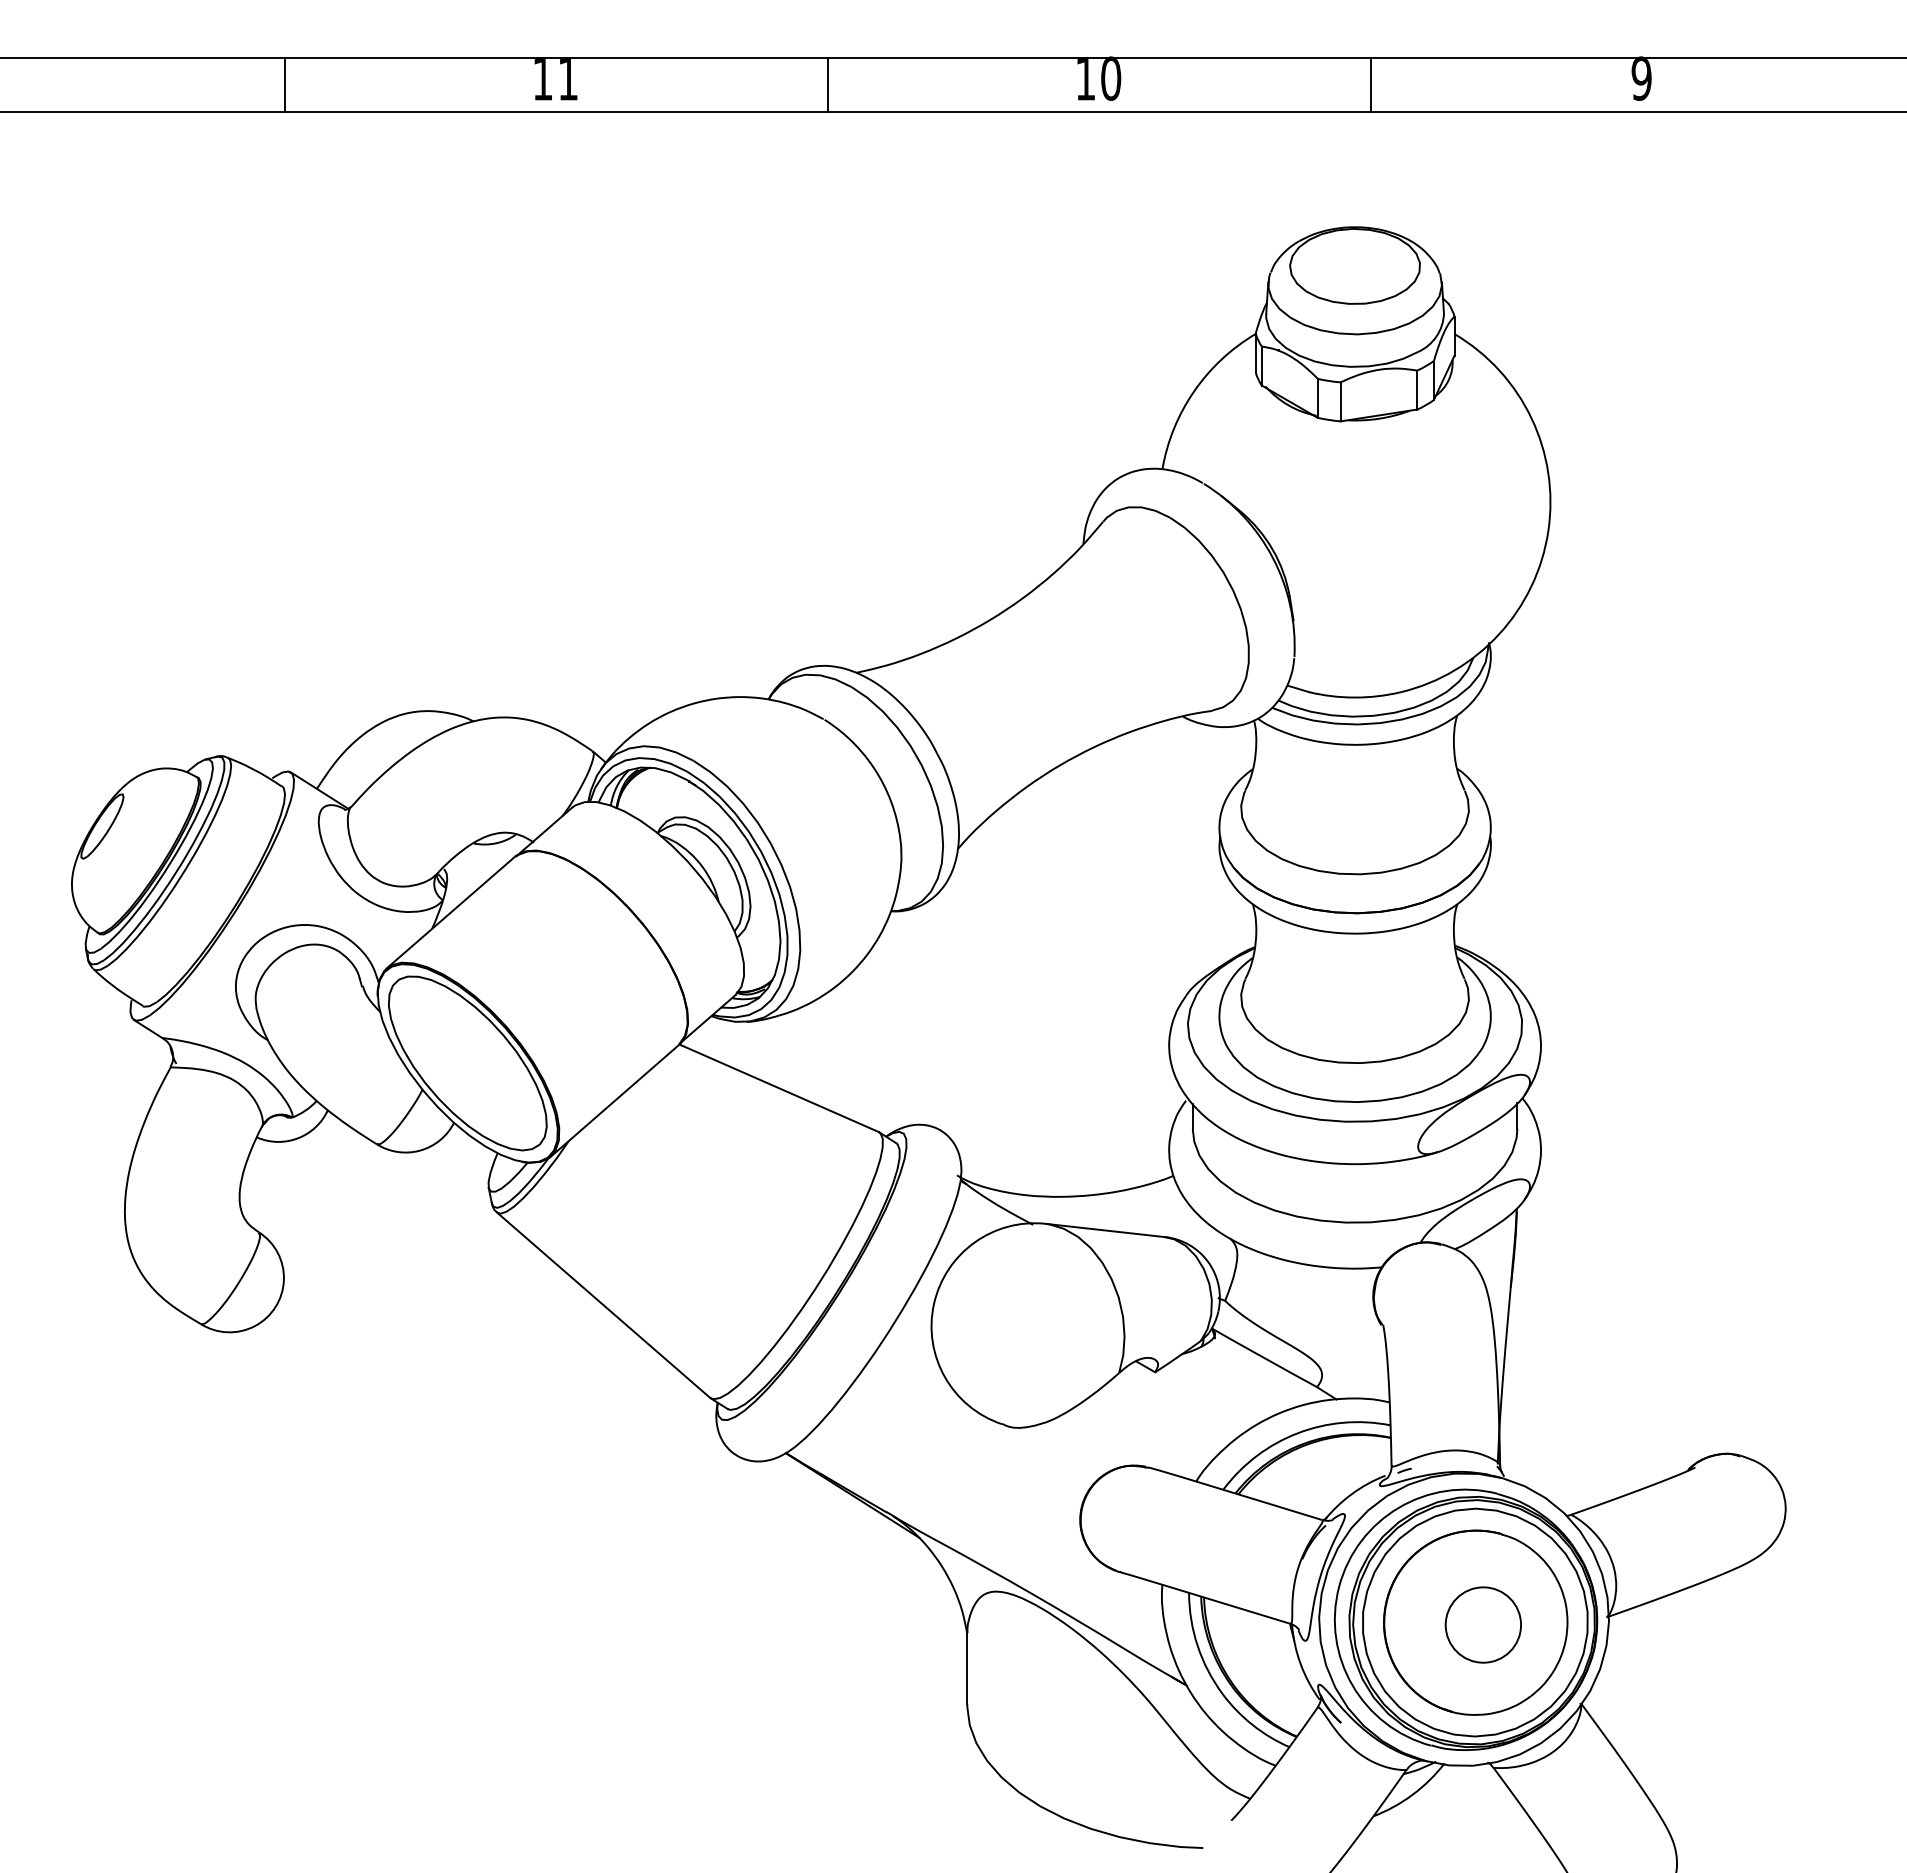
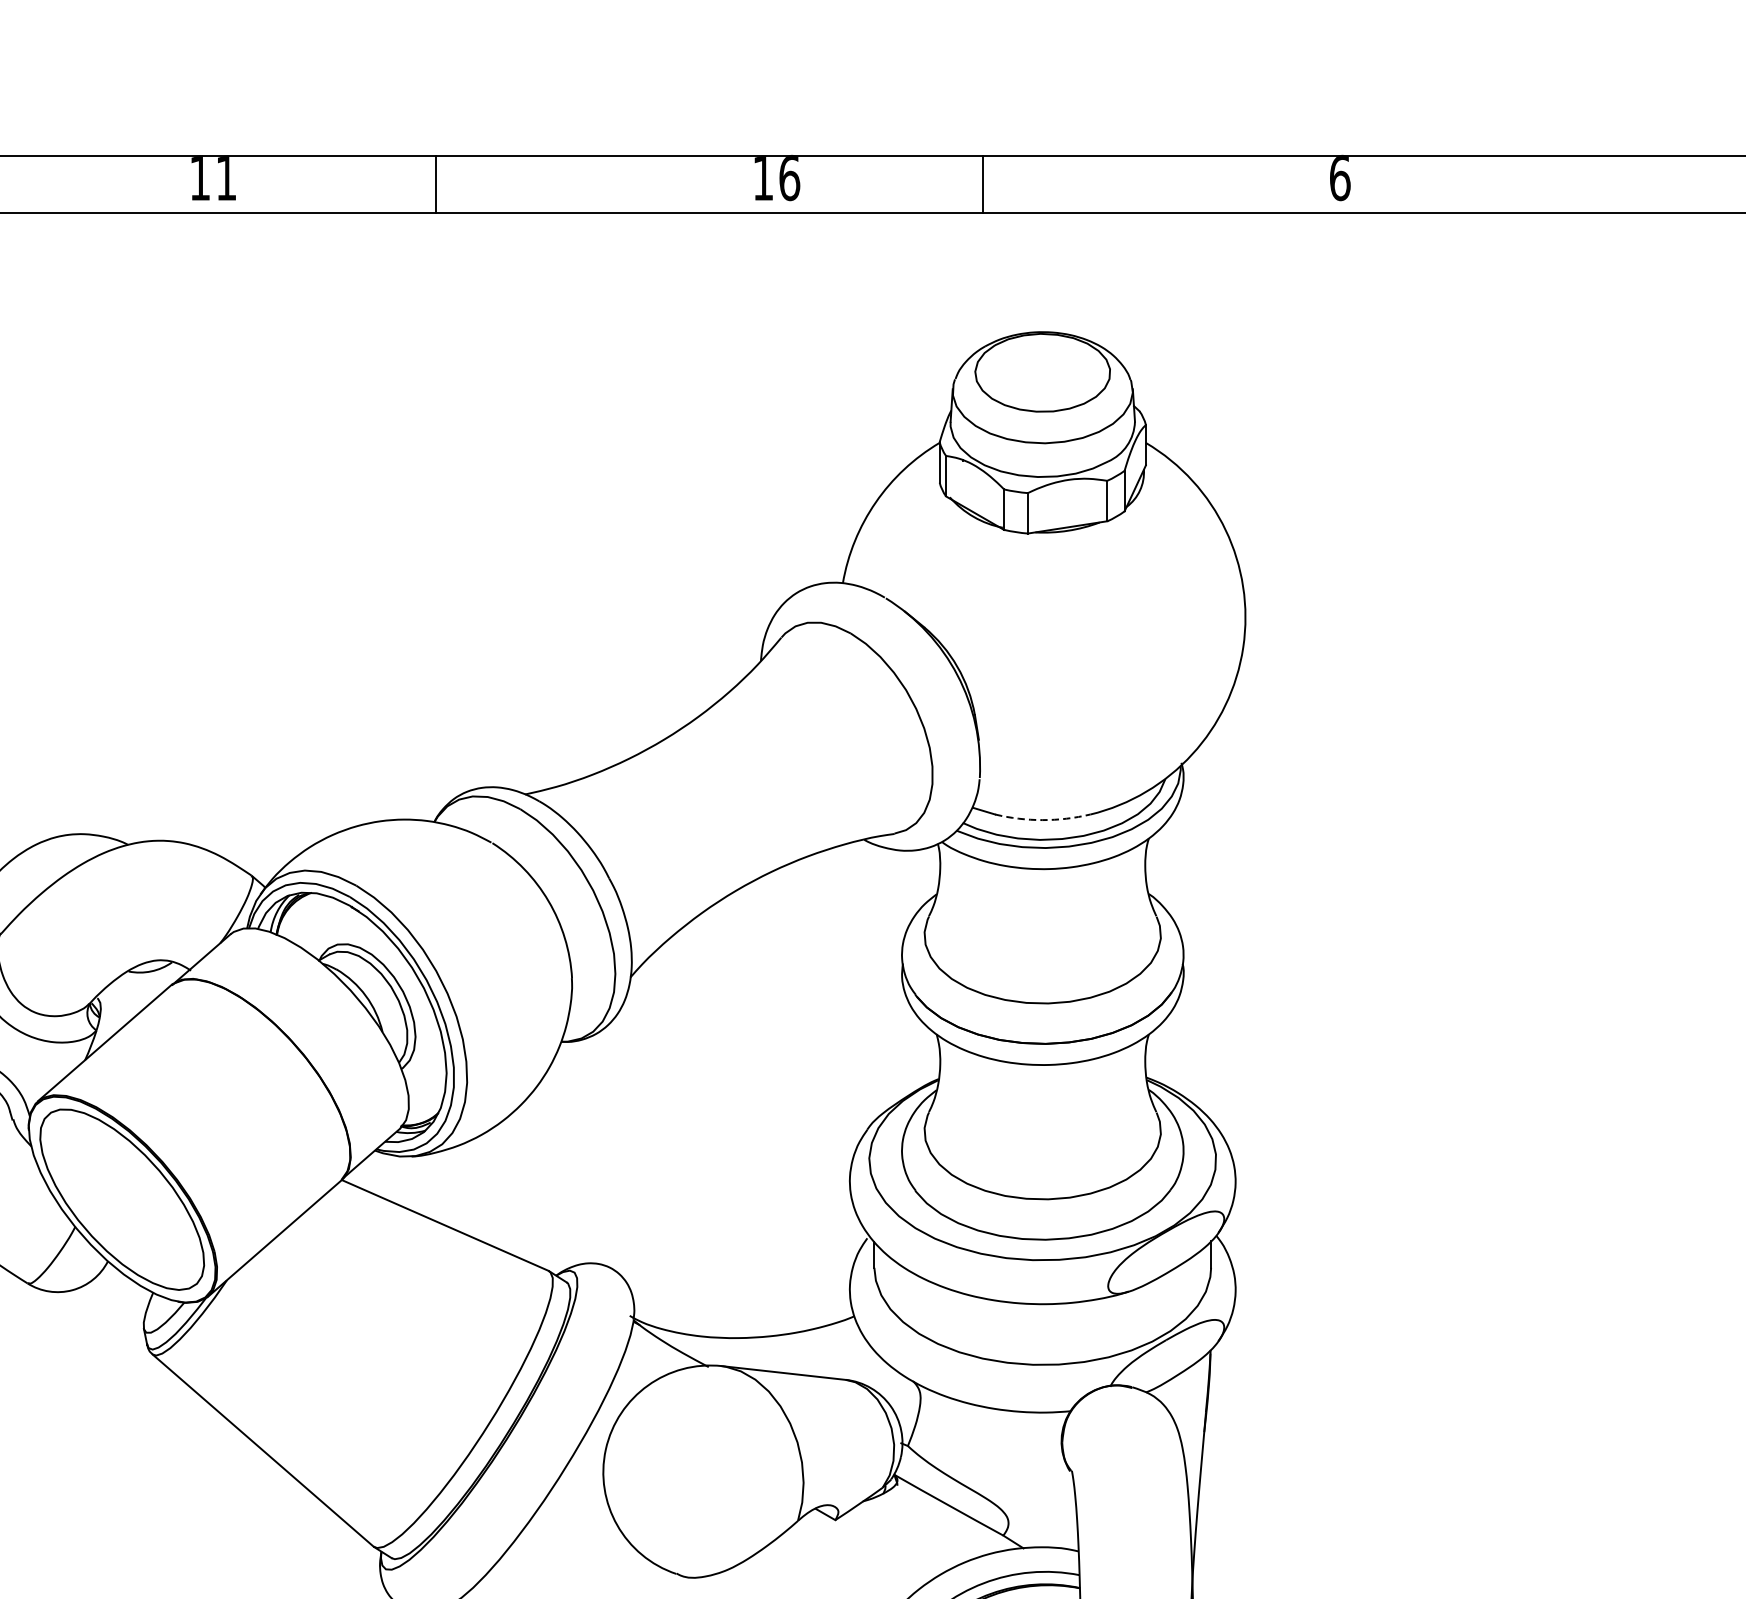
text: (1111, 78) -> (790, 177), 10 -> 16
text: (1641, 78) -> (1339, 177), 9 -> 6
line: (827, 84) -> (435, 184), moved
line: (1370, 84) -> (983, 184), moved
arc: (1355, 697) -> (1043, 820), solid -> dashed

